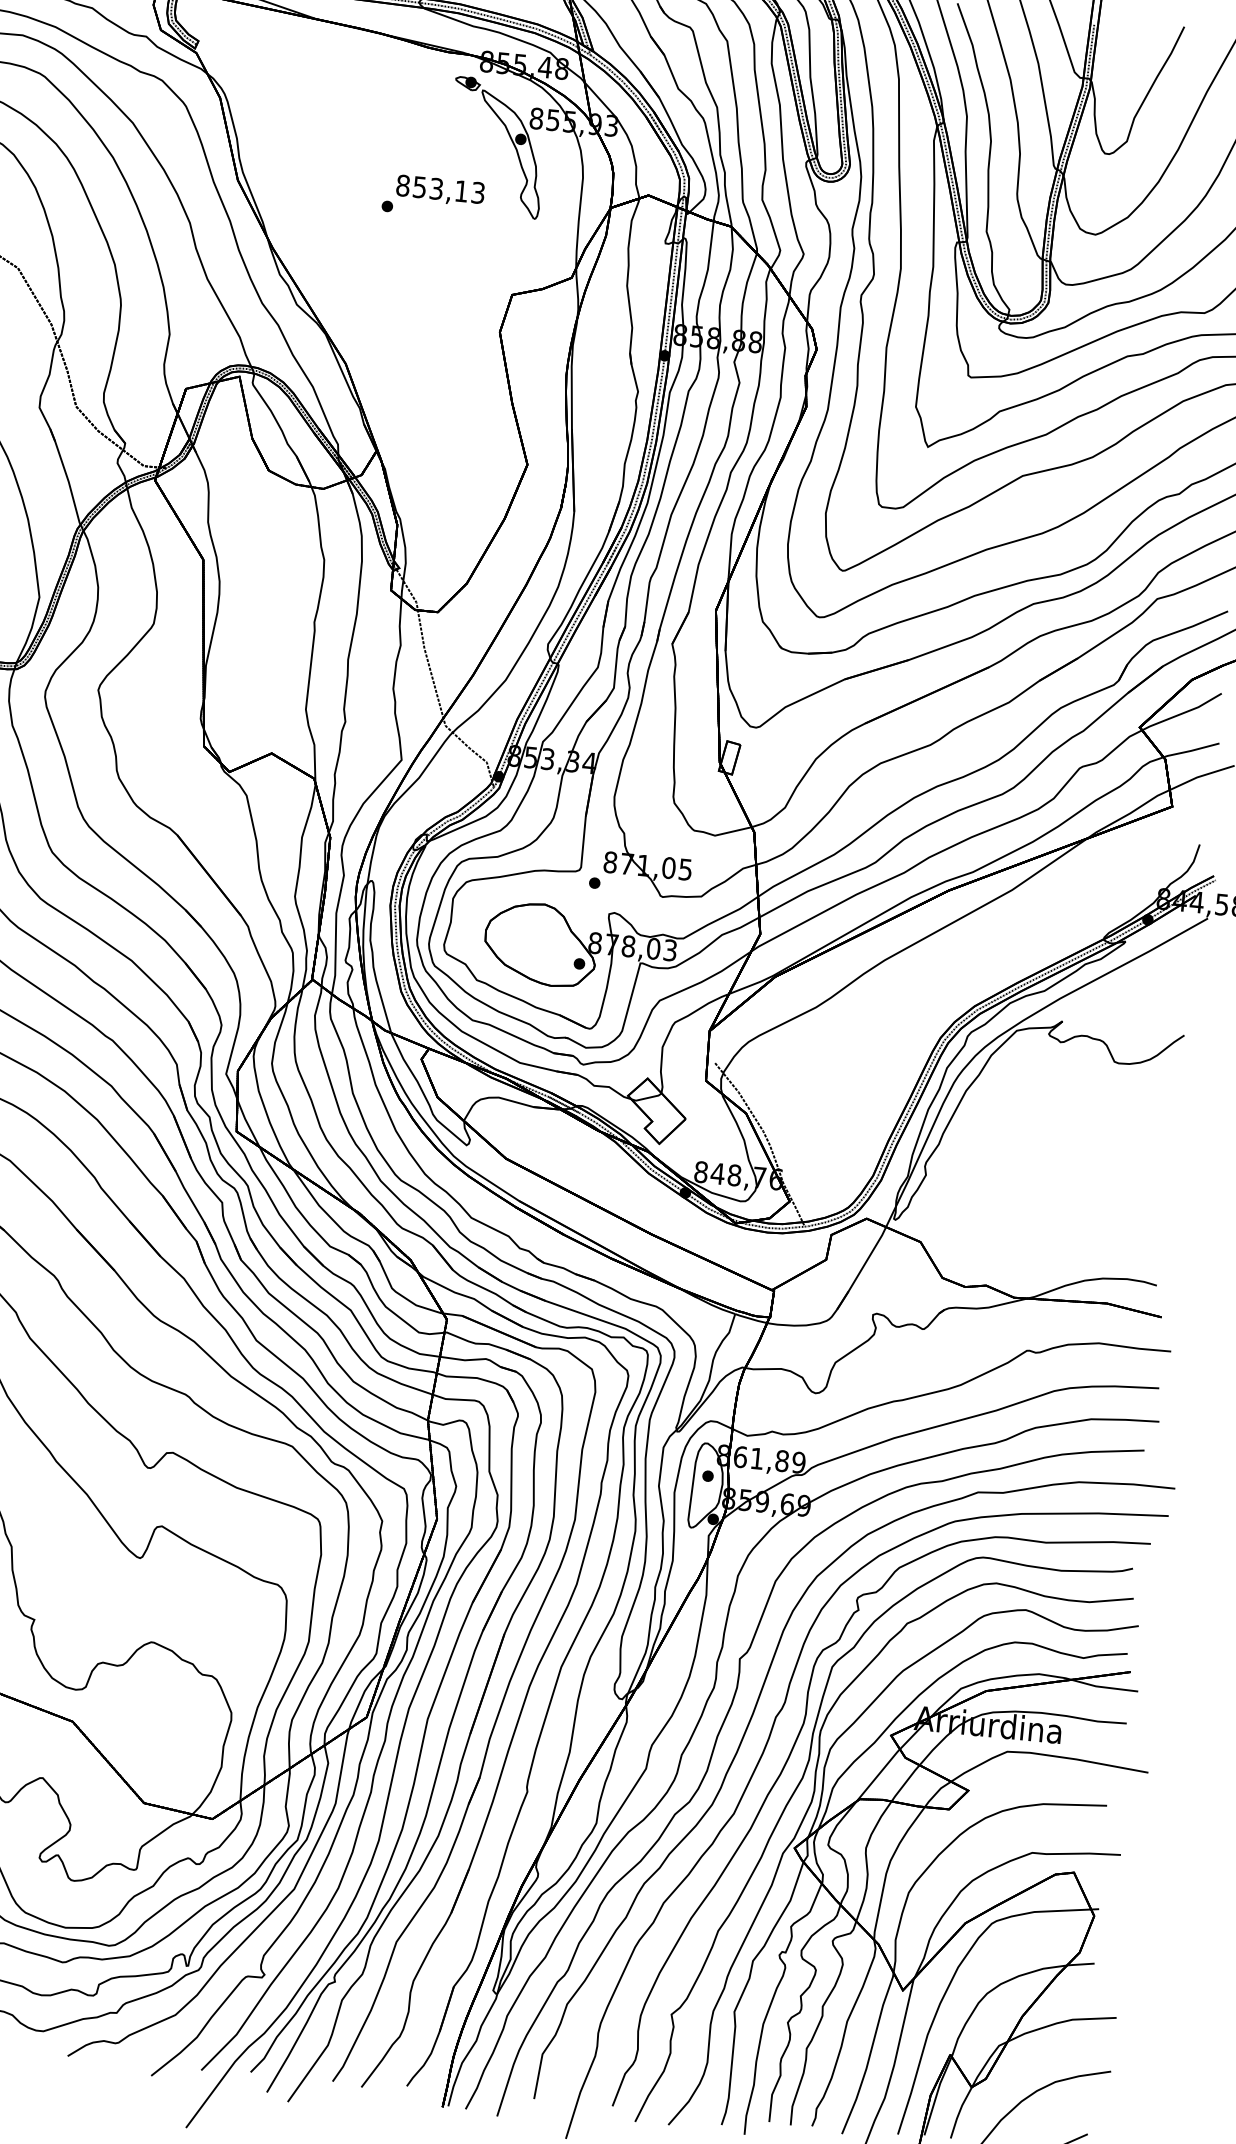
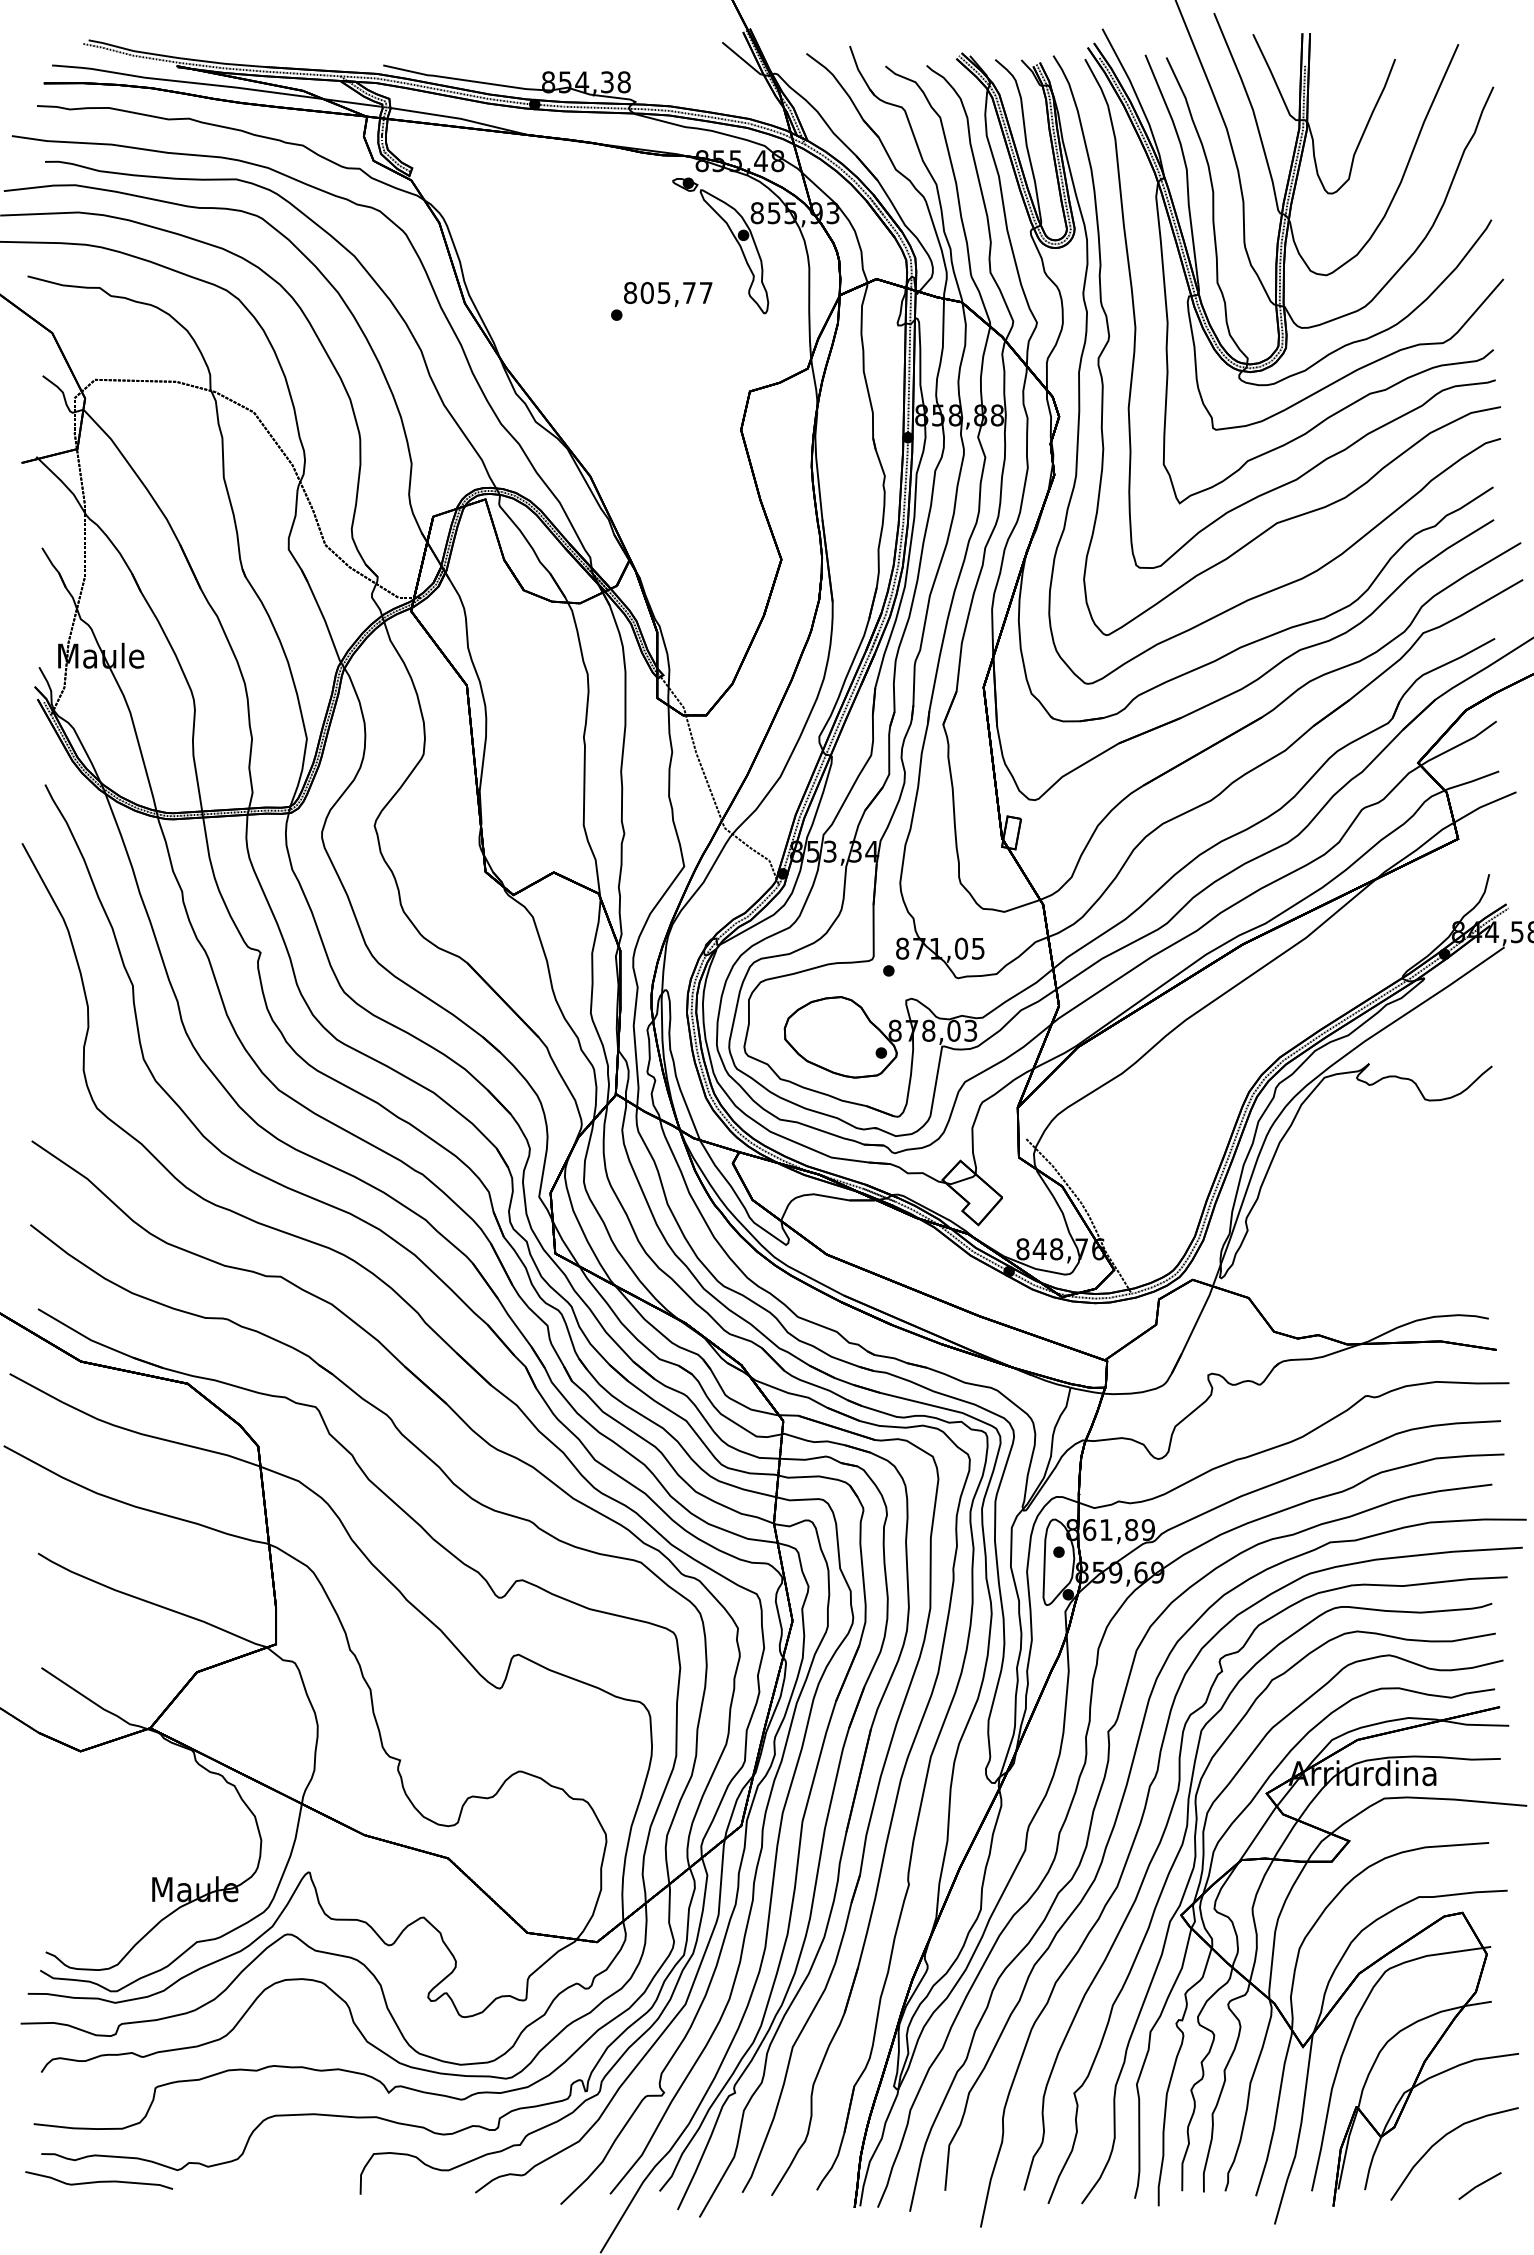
text: (448, 190) -> (676, 293), 853,13 -> 805,77

